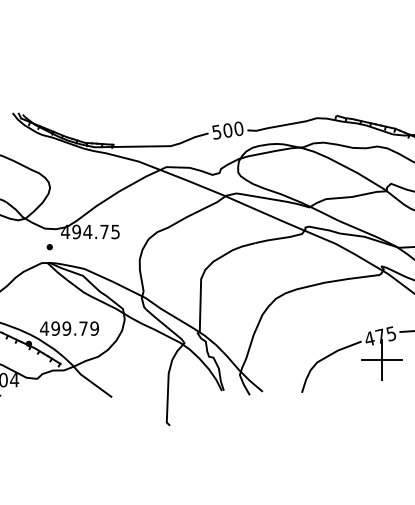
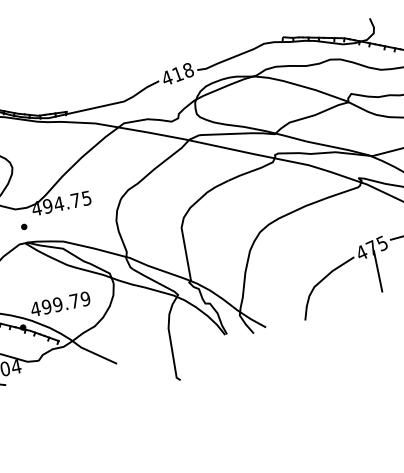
text: (227, 130) -> (177, 74), 500 -> 418
line: (381, 359) -> (377, 271), removed

